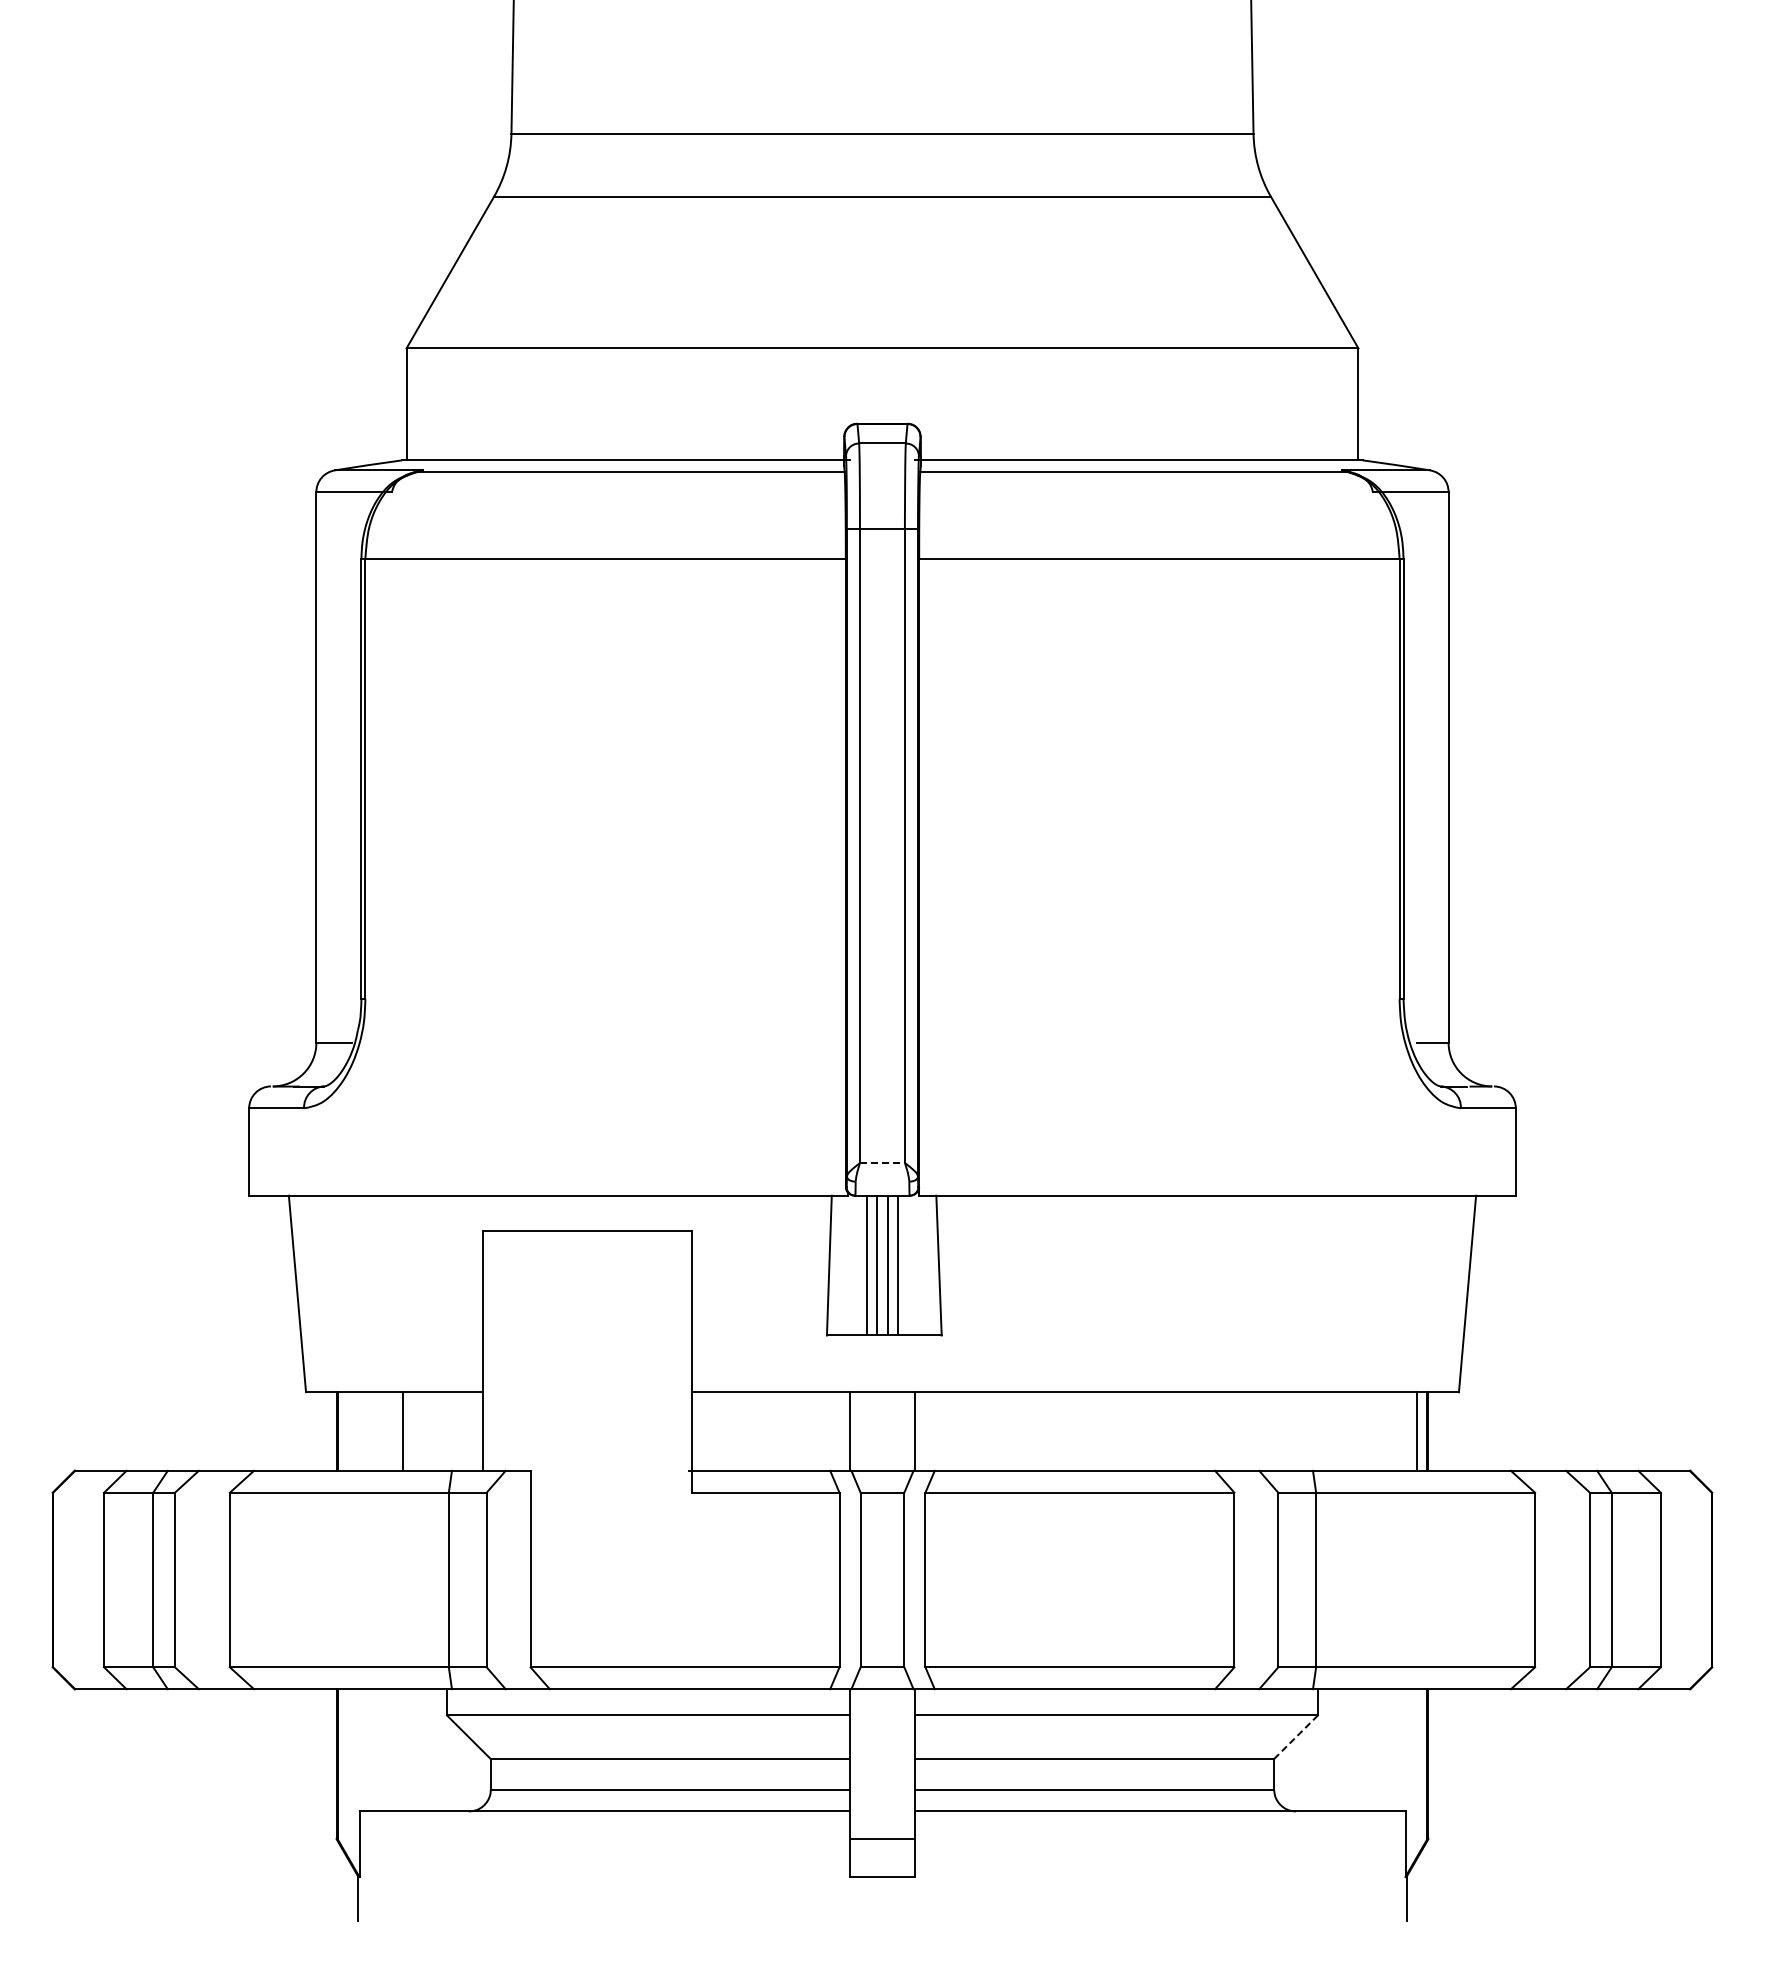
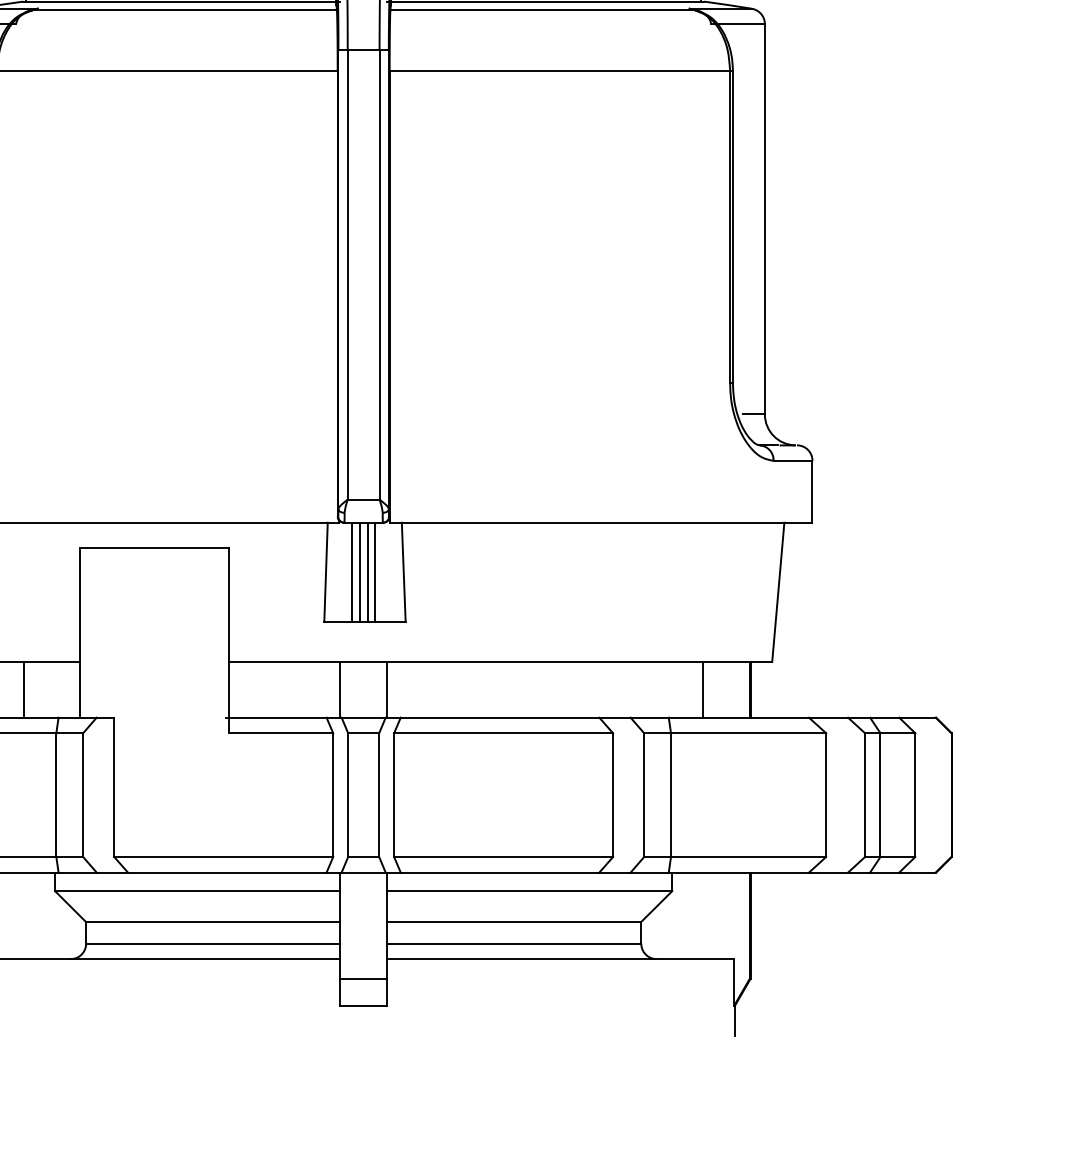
line: (882, 1162) -> (363, 499), dashed -> solid
line: (1416, 1431) -> (703, 689), moved
line: (1296, 1737) -> (657, 906), dashed -> solid

